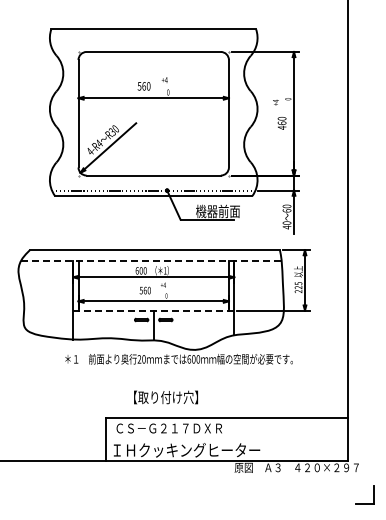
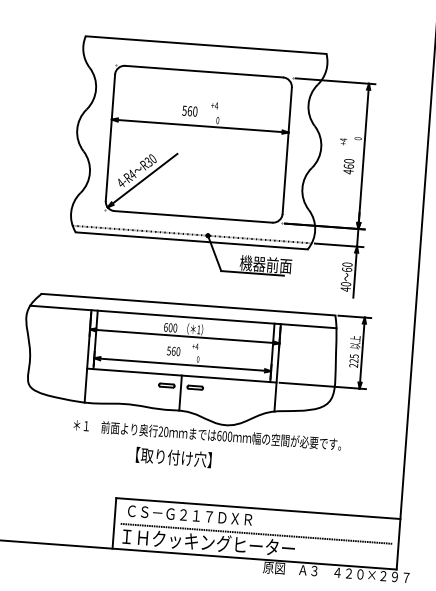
line: (151, 260) -> (183, 316), dashed -> solid
line: (153, 310) -> (181, 375), dashed -> solid
text: (165, 397) -> (173, 457), moved
line: (226, 439) -> (256, 533), added

